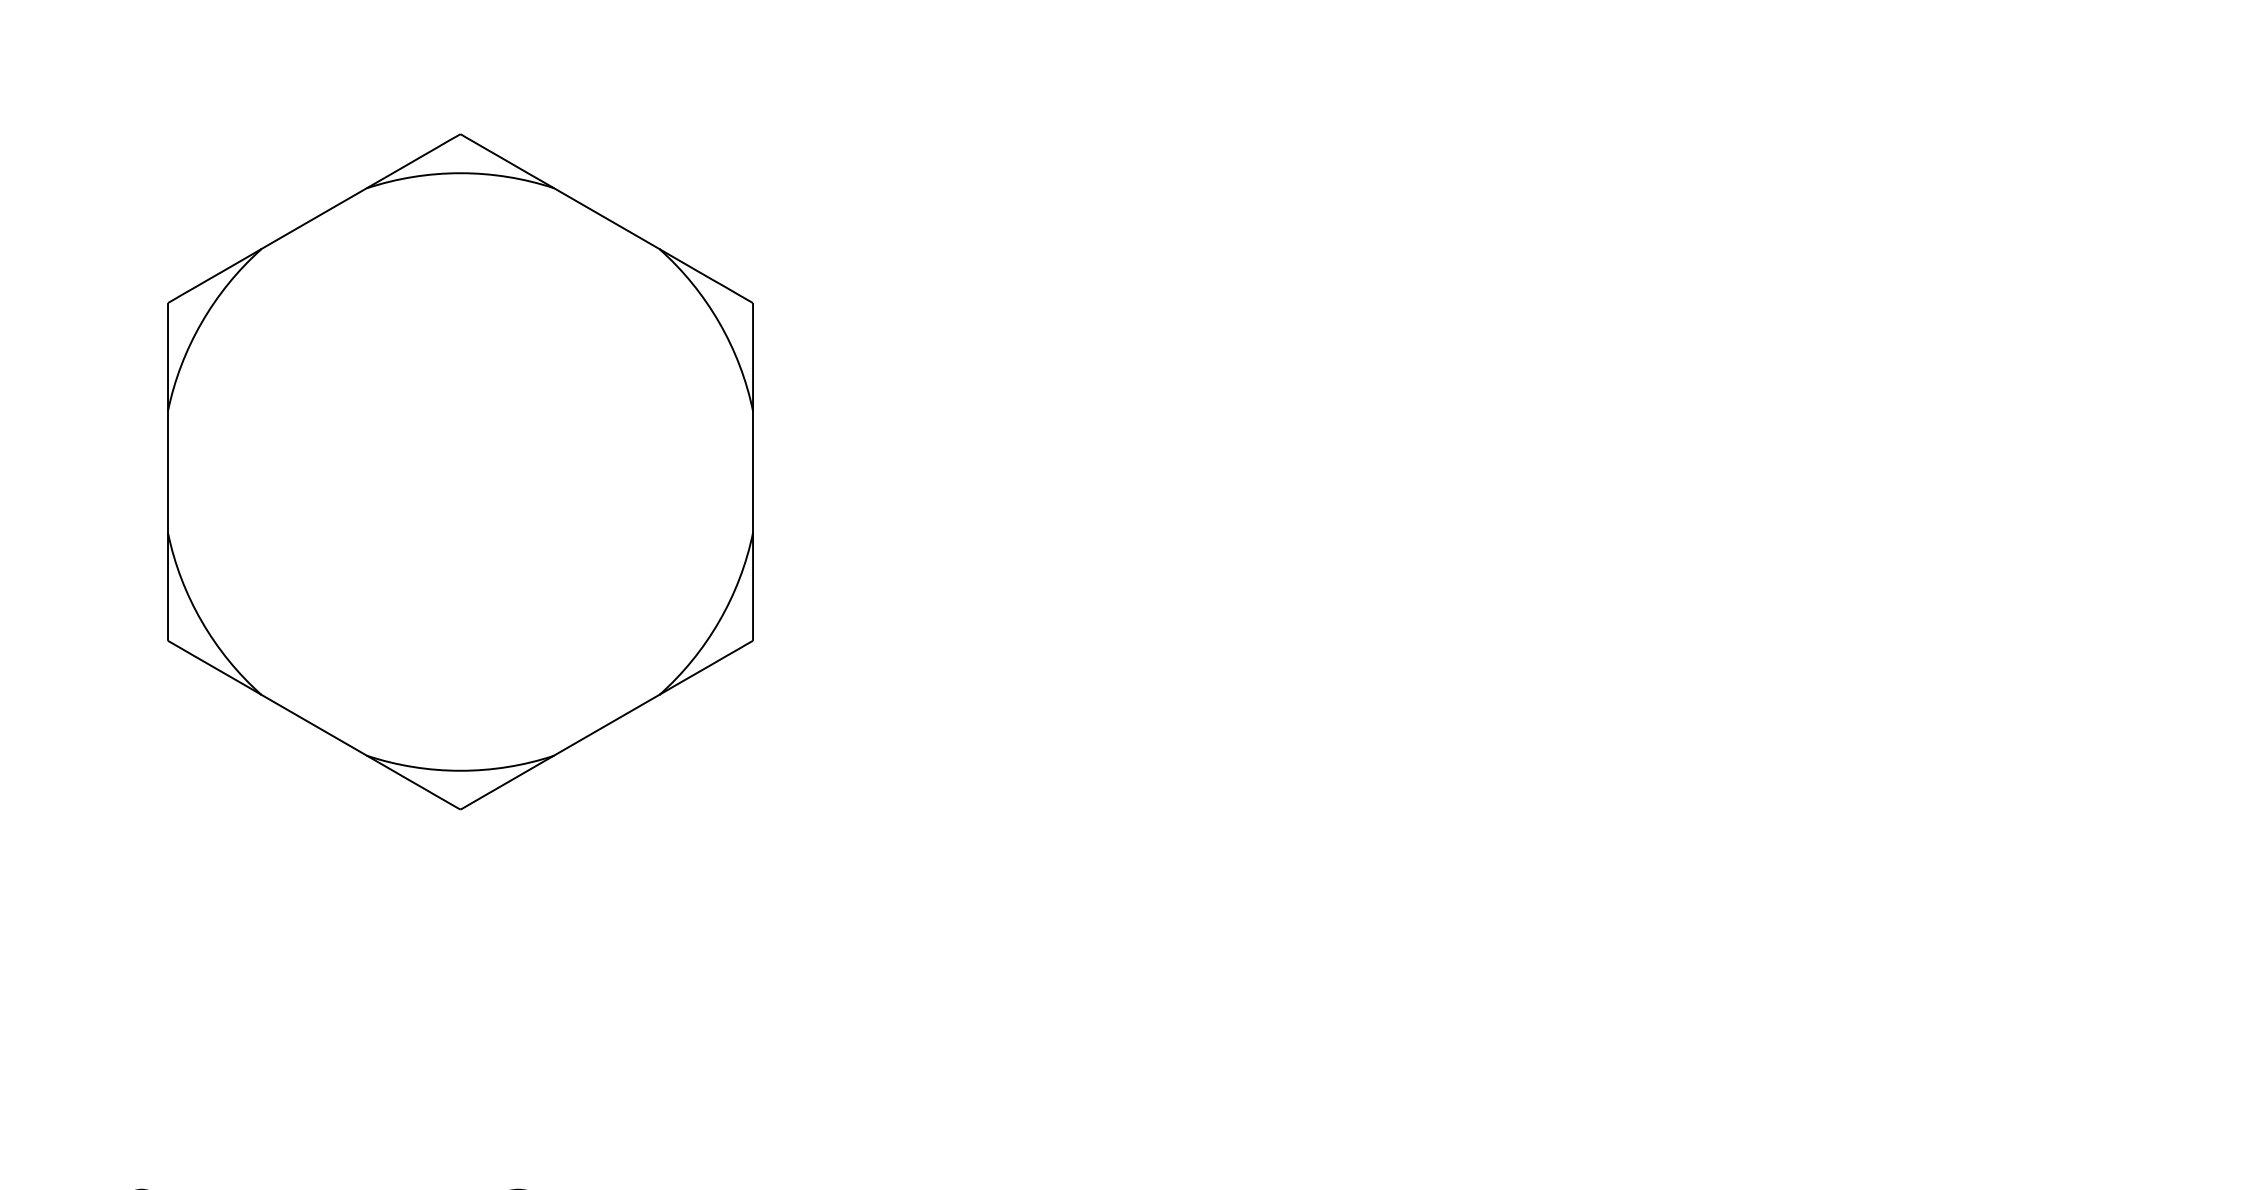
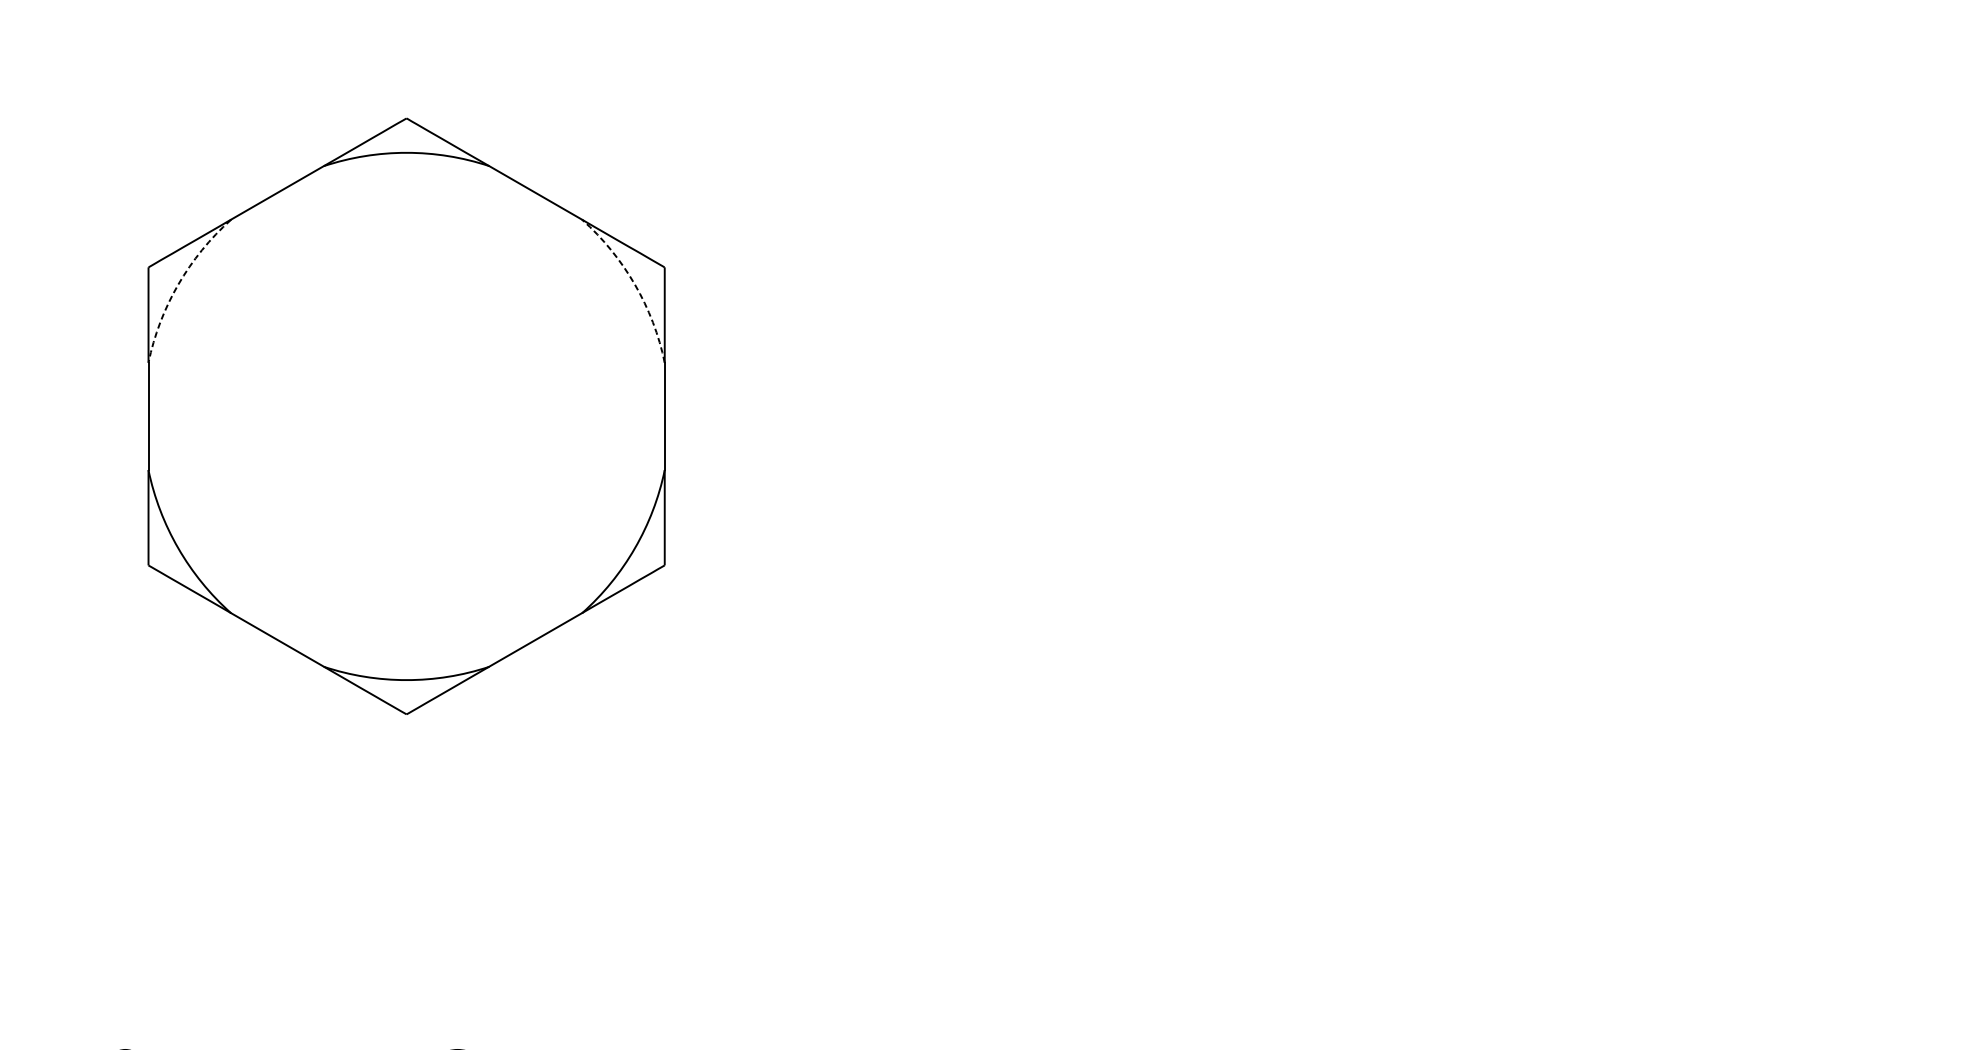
arc: (201, 322) -> (178, 284), solid -> dashed
arc: (719, 322) -> (635, 284), solid -> dashed

